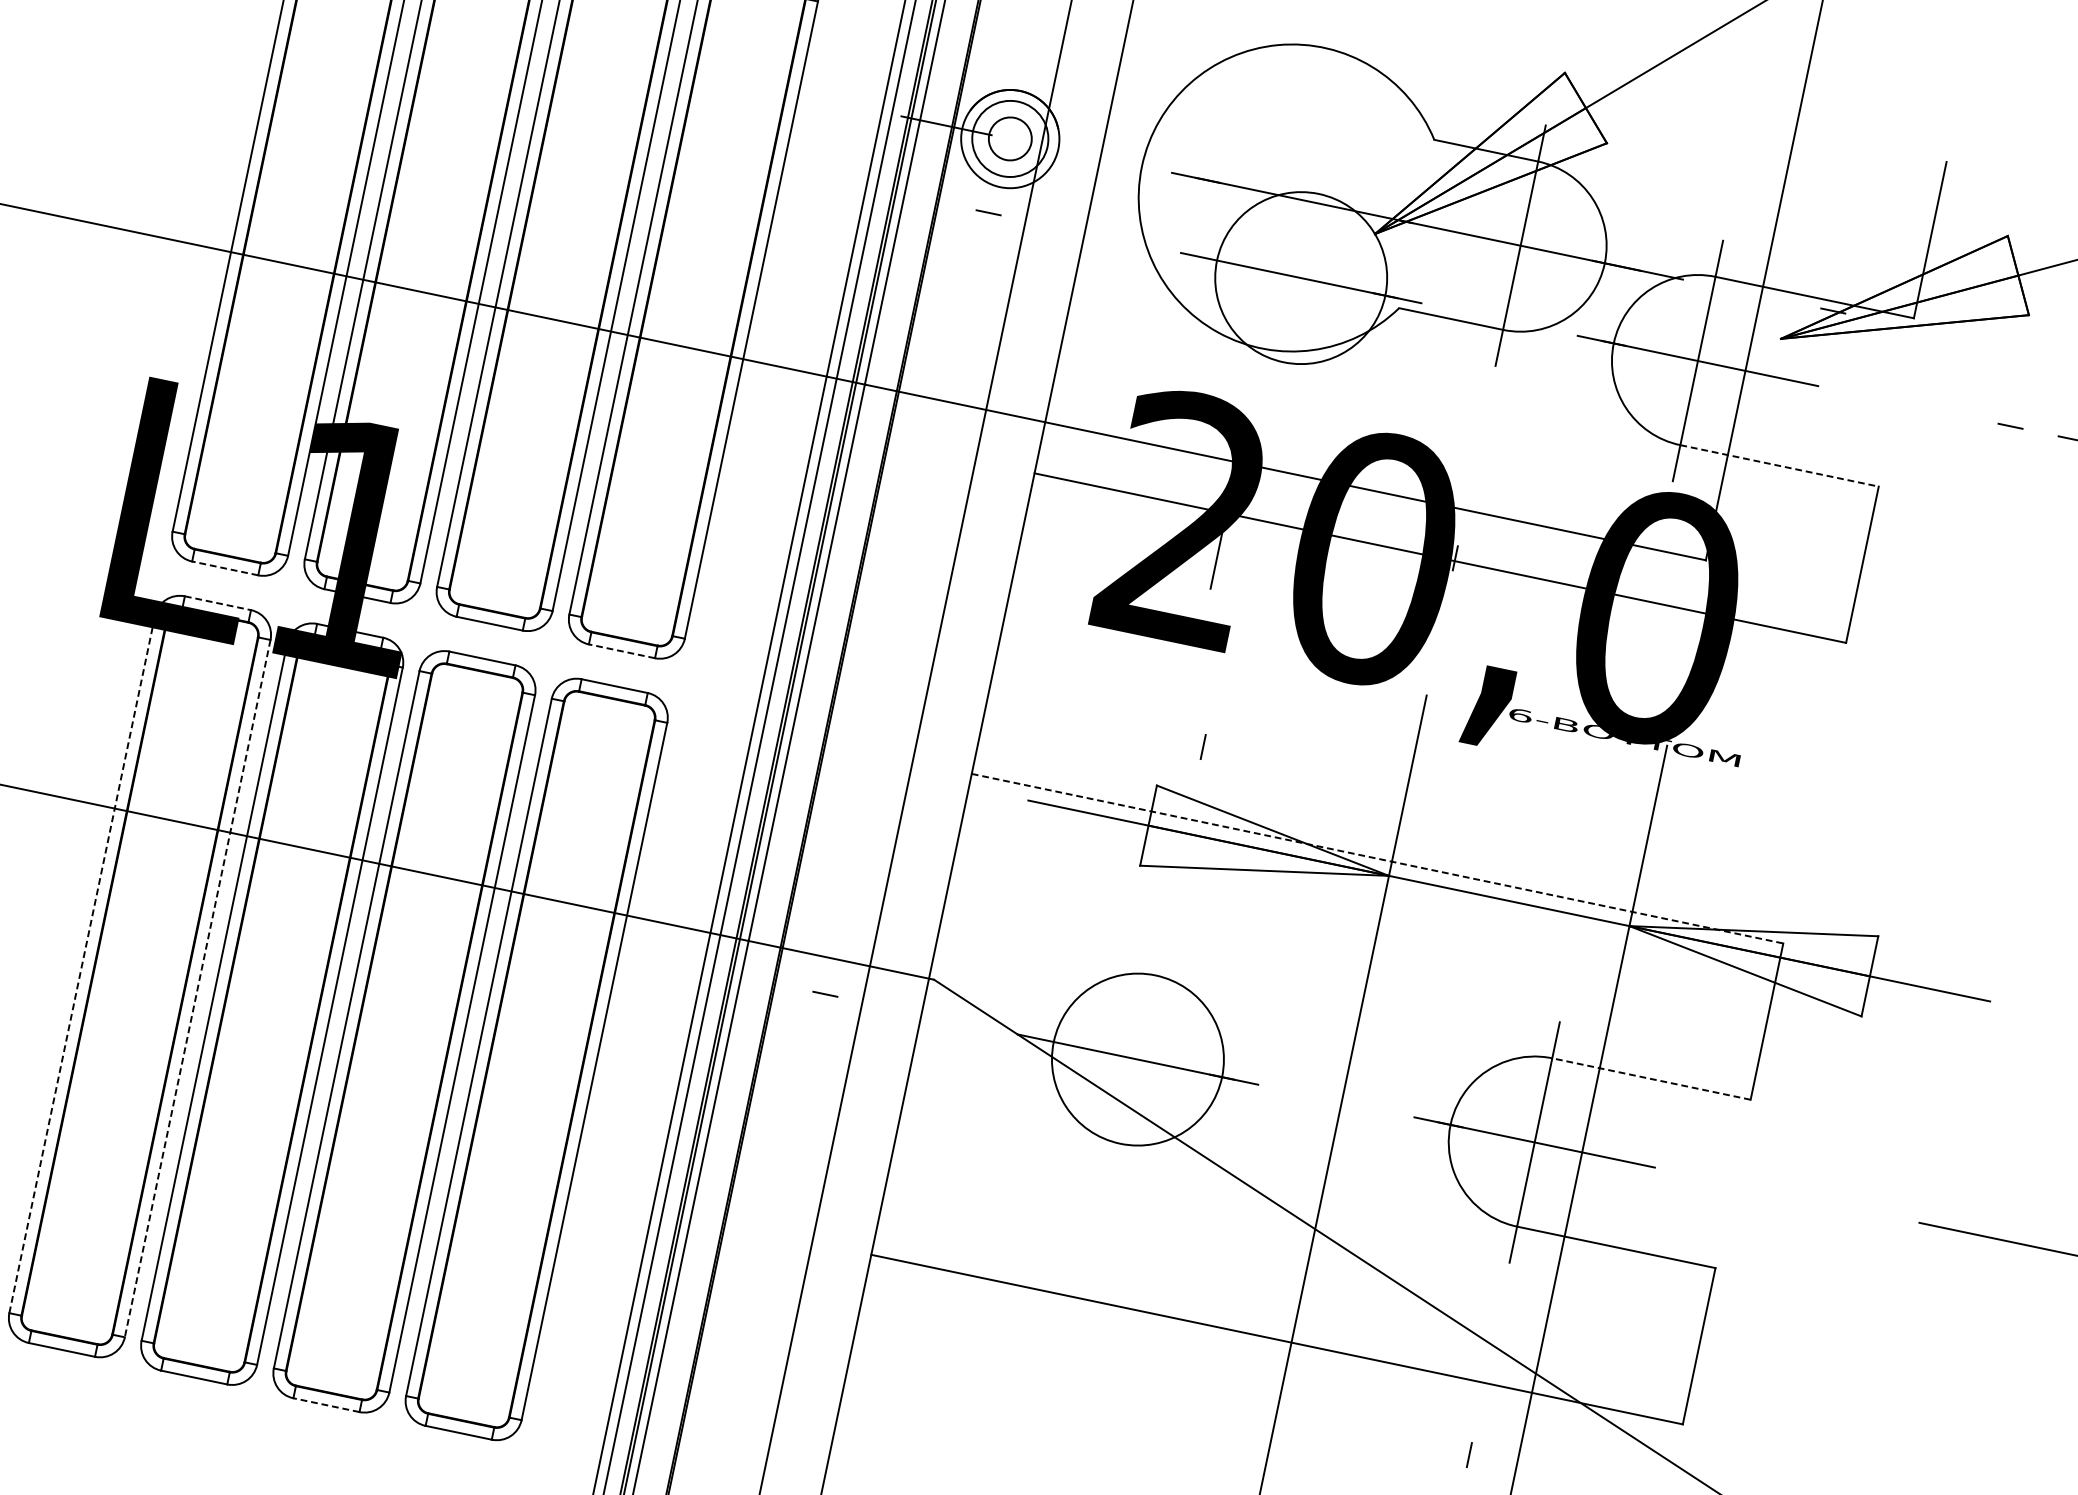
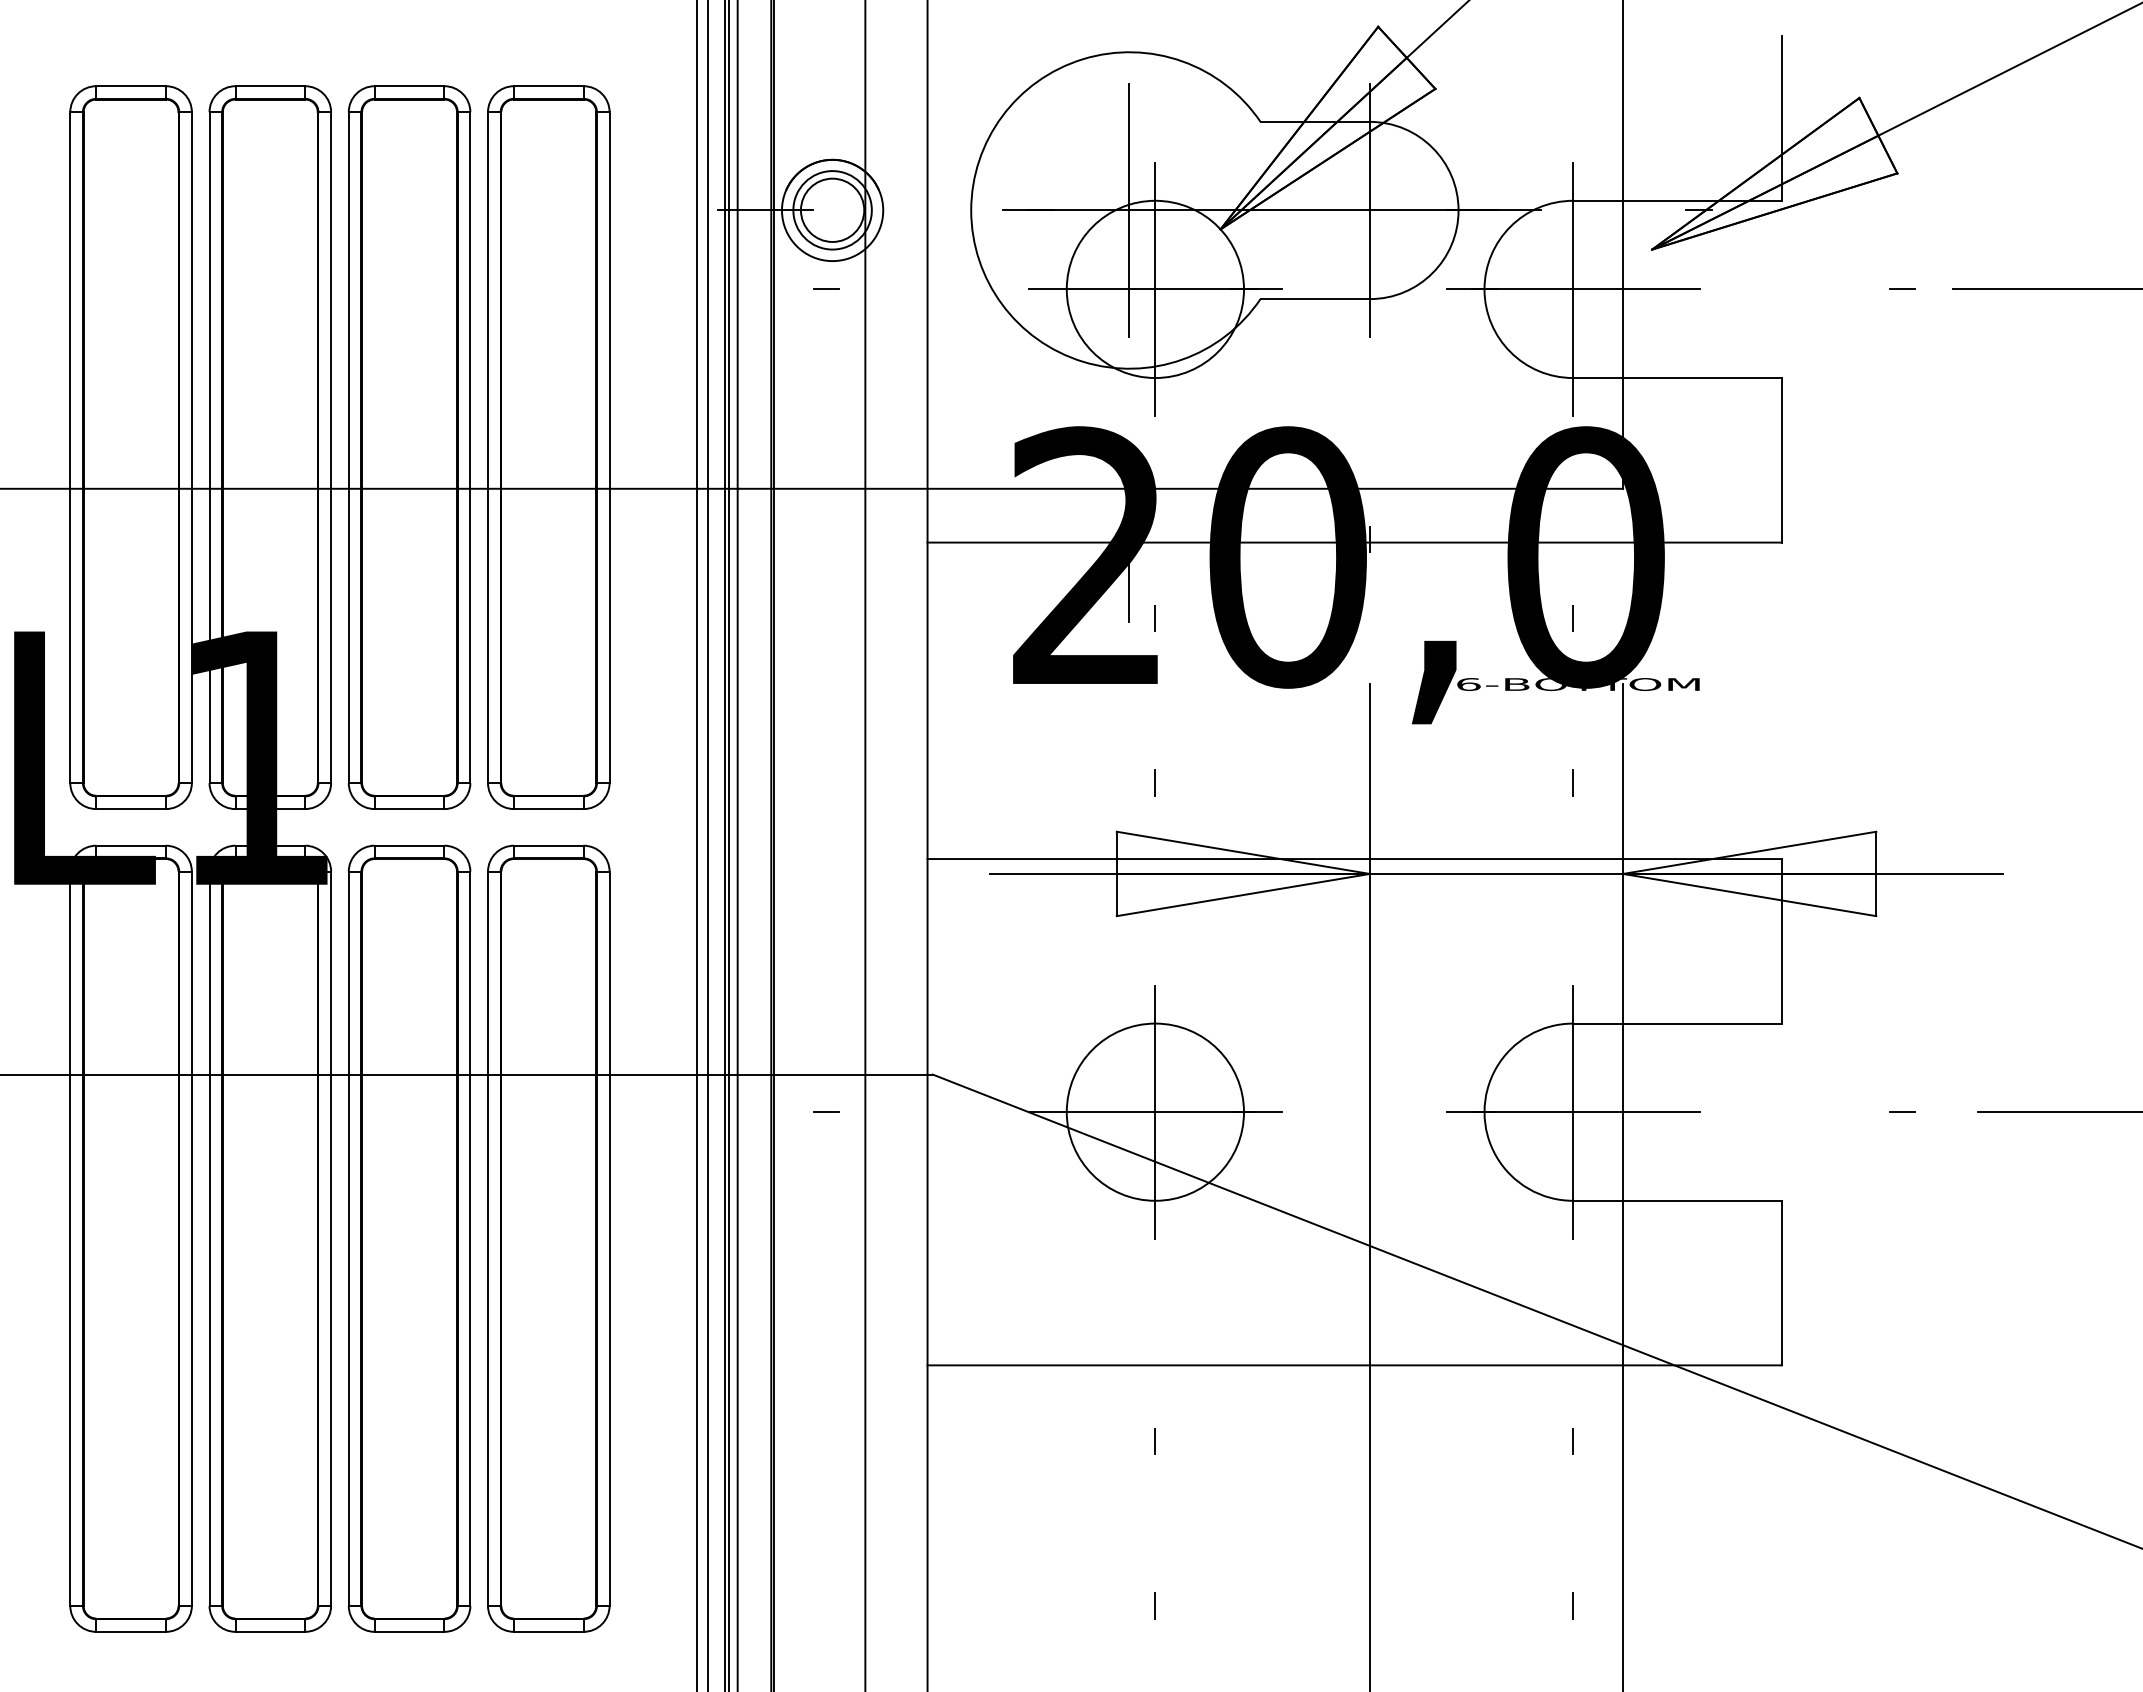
circle: (1010, 138) -> (832, 209), size x1.43
line: (1292, 198) -> (1129, 210), added
line: (1301, 278) -> (1155, 289), added
line: (1780, 466) -> (1678, 378), dashed -> solid
line: (225, 568) -> (131, 809), dashed -> solid
line: (1236, 590) -> (1155, 618), added
line: (218, 603) -> (131, 845), dashed -> solid
line: (621, 651) -> (548, 809), dashed -> solid
line: (1633, 673) -> (1573, 618), added
line: (1600, 829) -> (1573, 782), added
line: (1378, 859) -> (1355, 859), dashed -> solid
line: (82, 964) -> (70, 1238), dashed -> solid
line: (197, 989) -> (191, 1239), dashed -> solid
line: (1138, 1058) -> (1155, 1111), added
line: (1651, 1078) -> (1677, 1023), dashed -> solid
line: (1846, 1207) -> (1901, 1112), added
line: (1072, 1371) -> (1155, 1440), added
line: (326, 1404) -> (409, 1631), dashed -> solid

